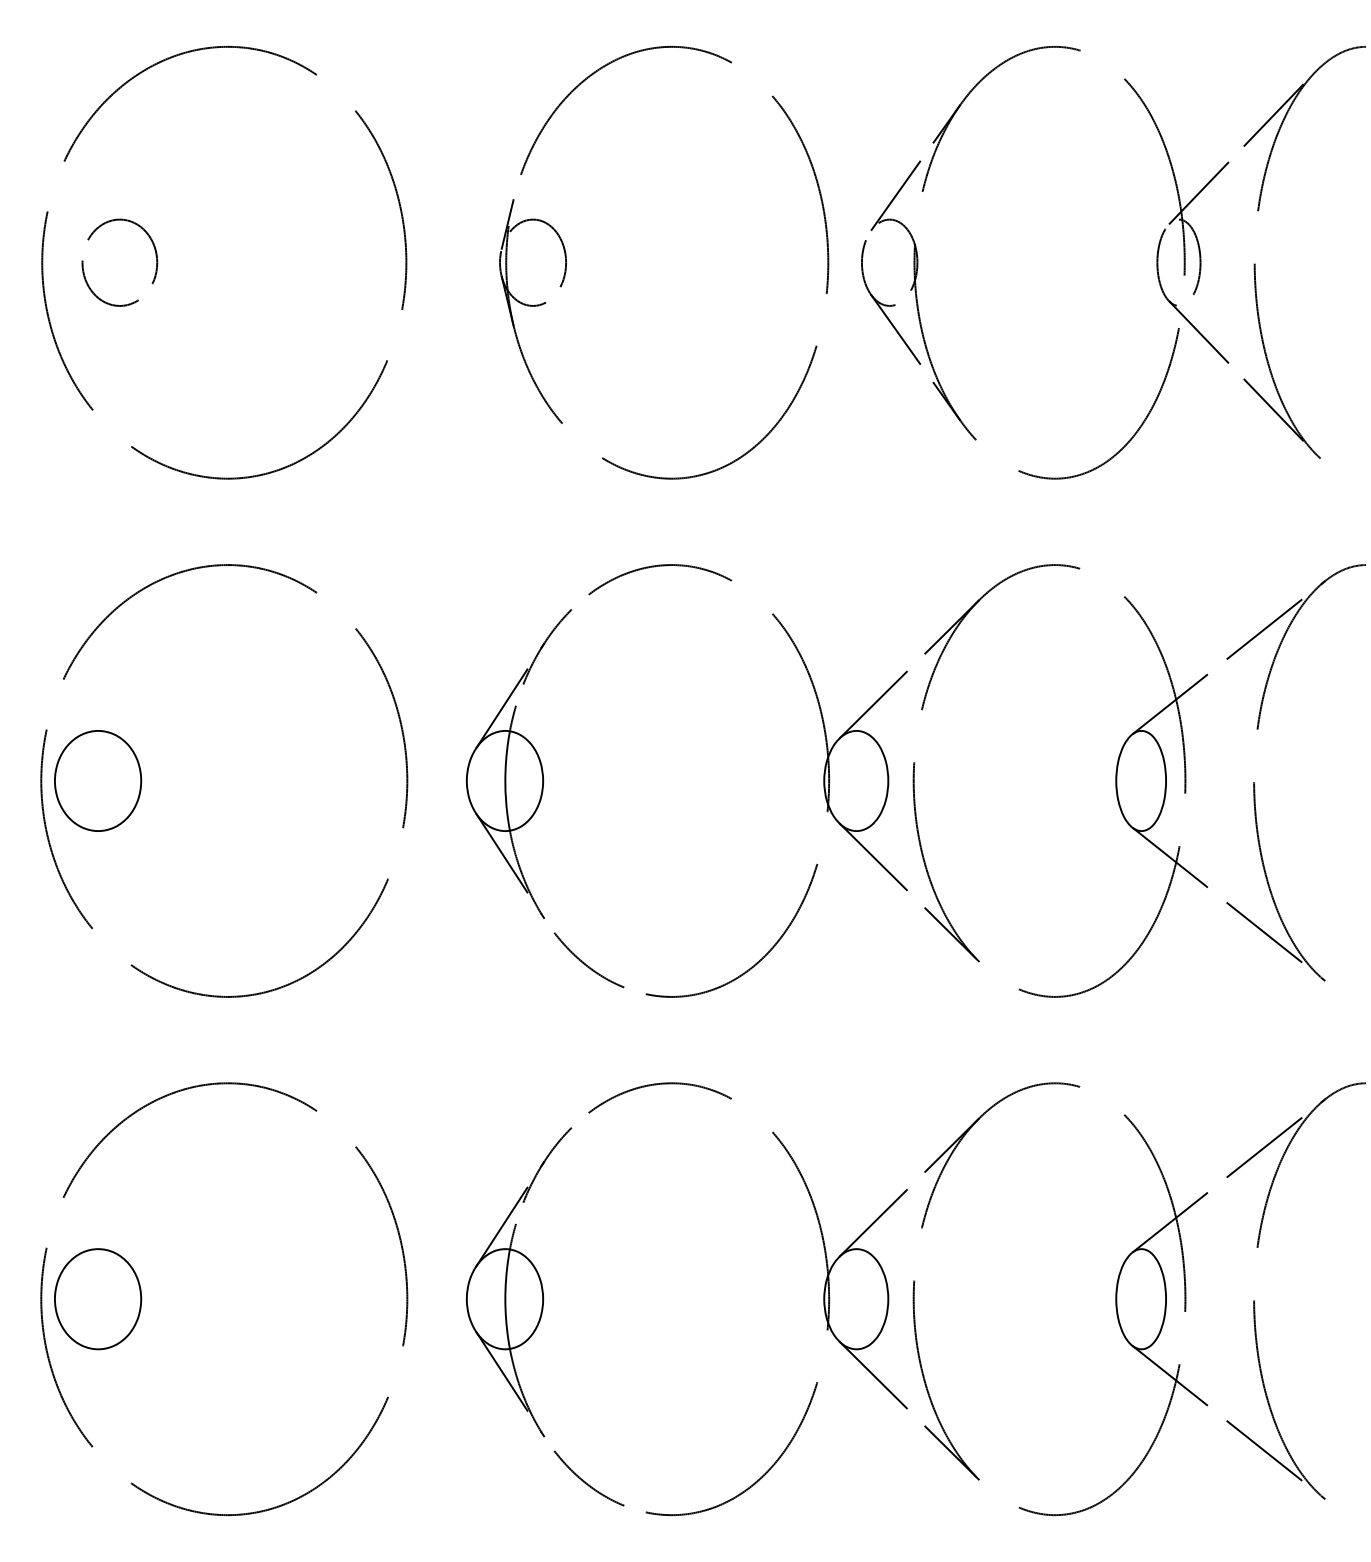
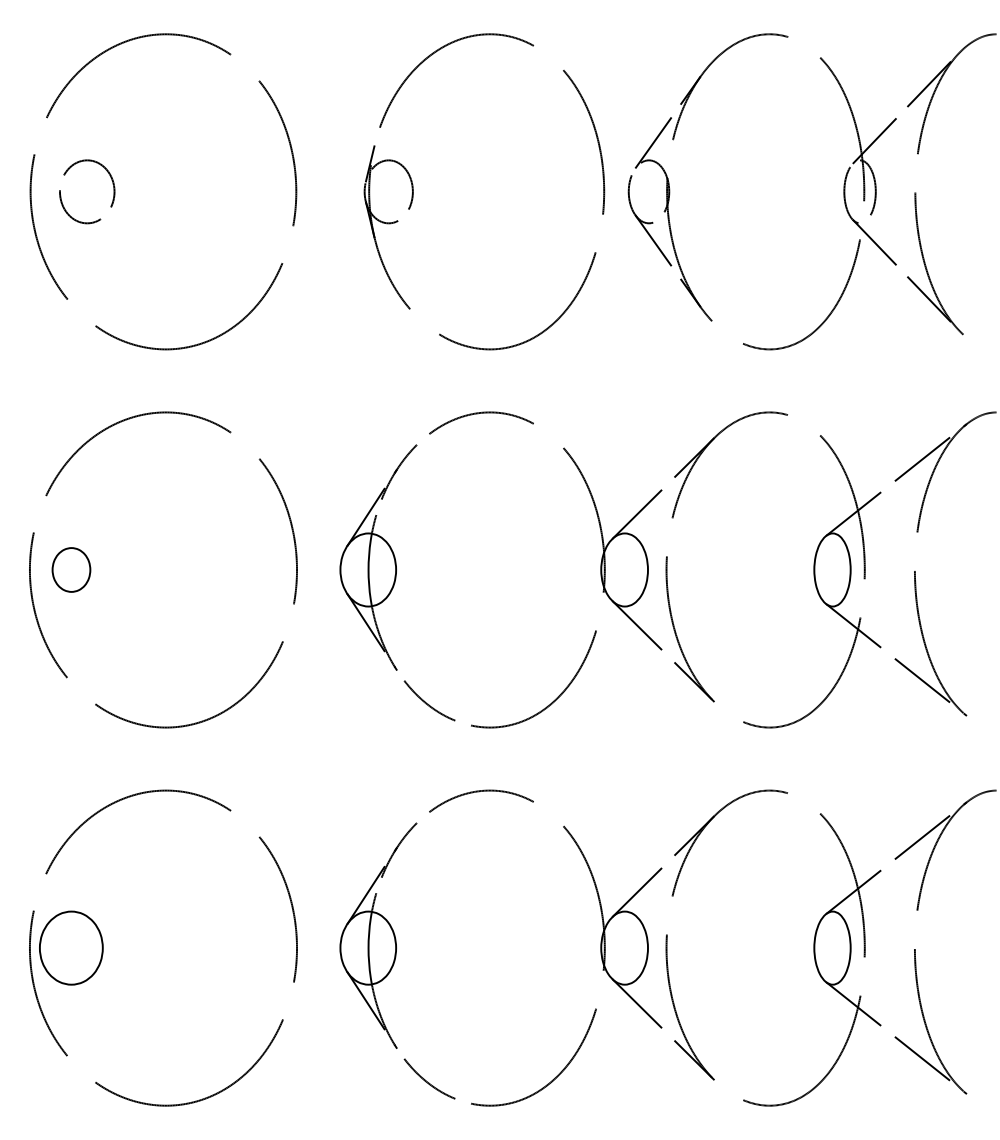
part: (98, 780) -> (71, 569), size x0.6

